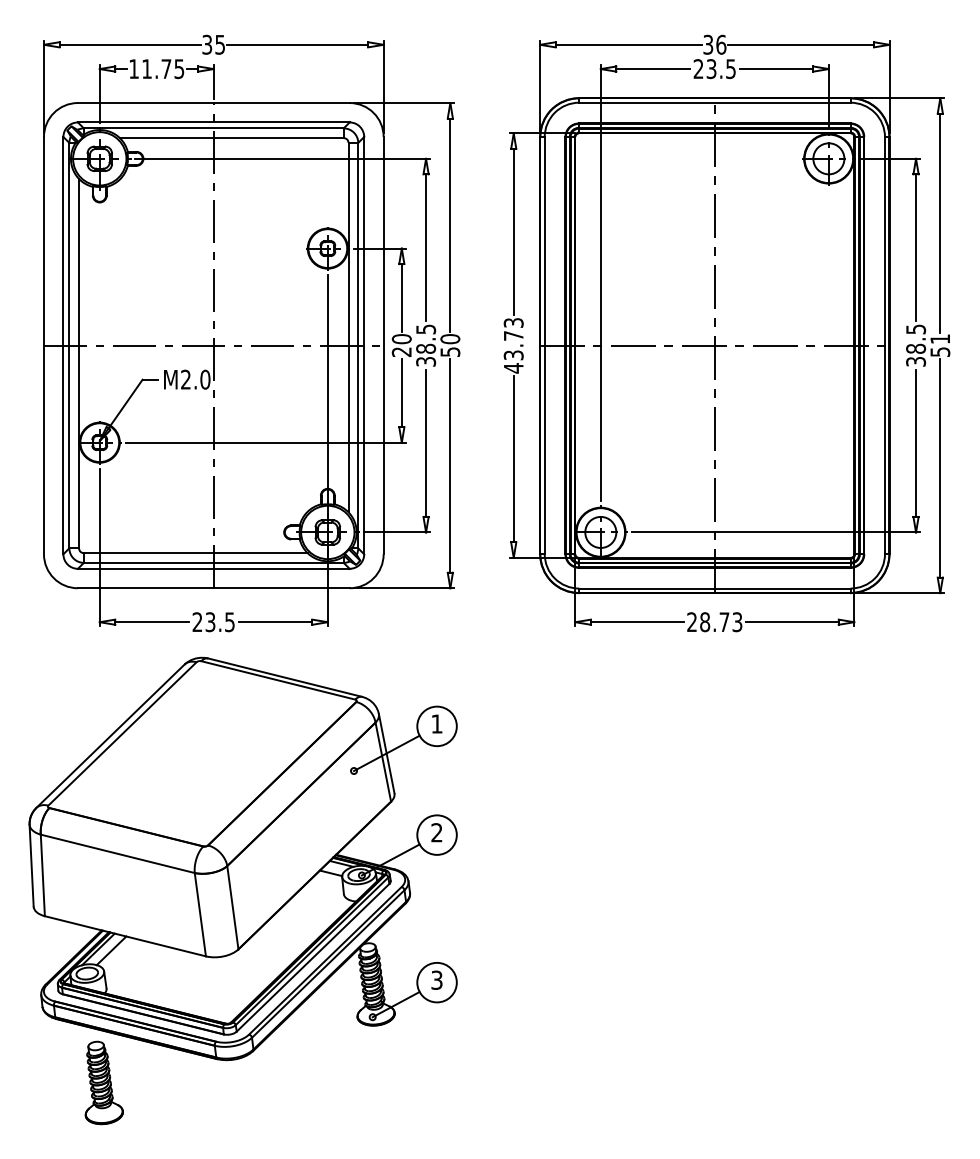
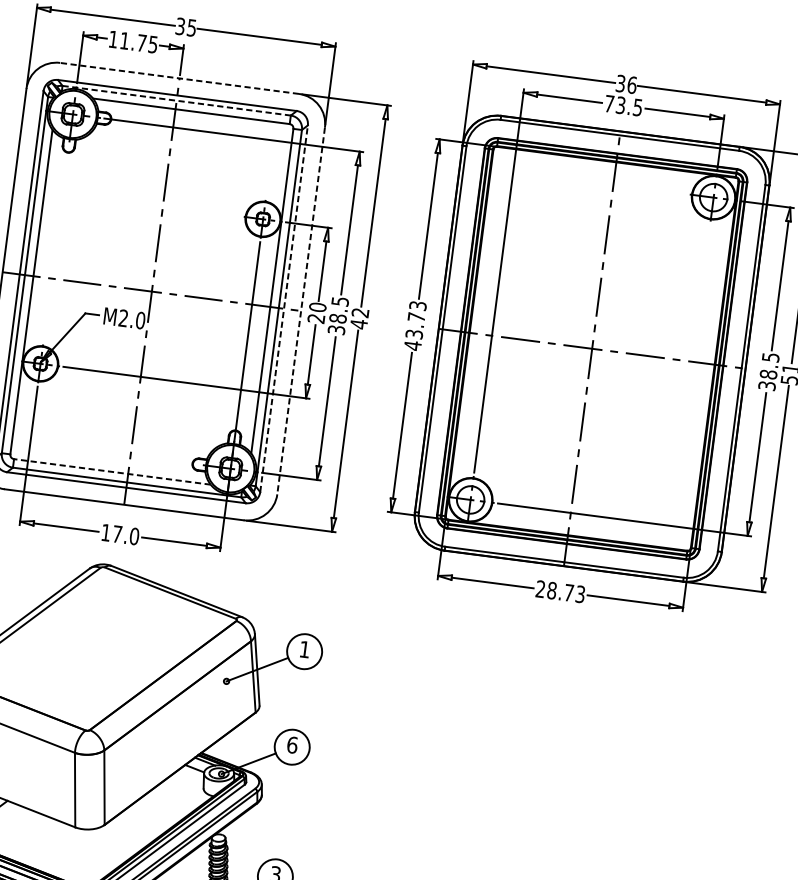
text: (698, 68) -> (609, 103), 23.5 -> 73.5
line: (213, 103) -> (179, 78), solid -> dashed
line: (213, 128) -> (176, 100), solid -> dashed
line: (364, 345) -> (284, 308), solid -> dashed
line: (383, 345) -> (301, 310), solid -> dashed
text: (450, 345) -> (359, 318), 50 -> 42
line: (195, 553) -> (112, 472), solid -> dashed
text: (213, 622) -> (120, 534), 23.5 -> 17.0
text: (436, 832) -> (292, 744), 2 -> 6

